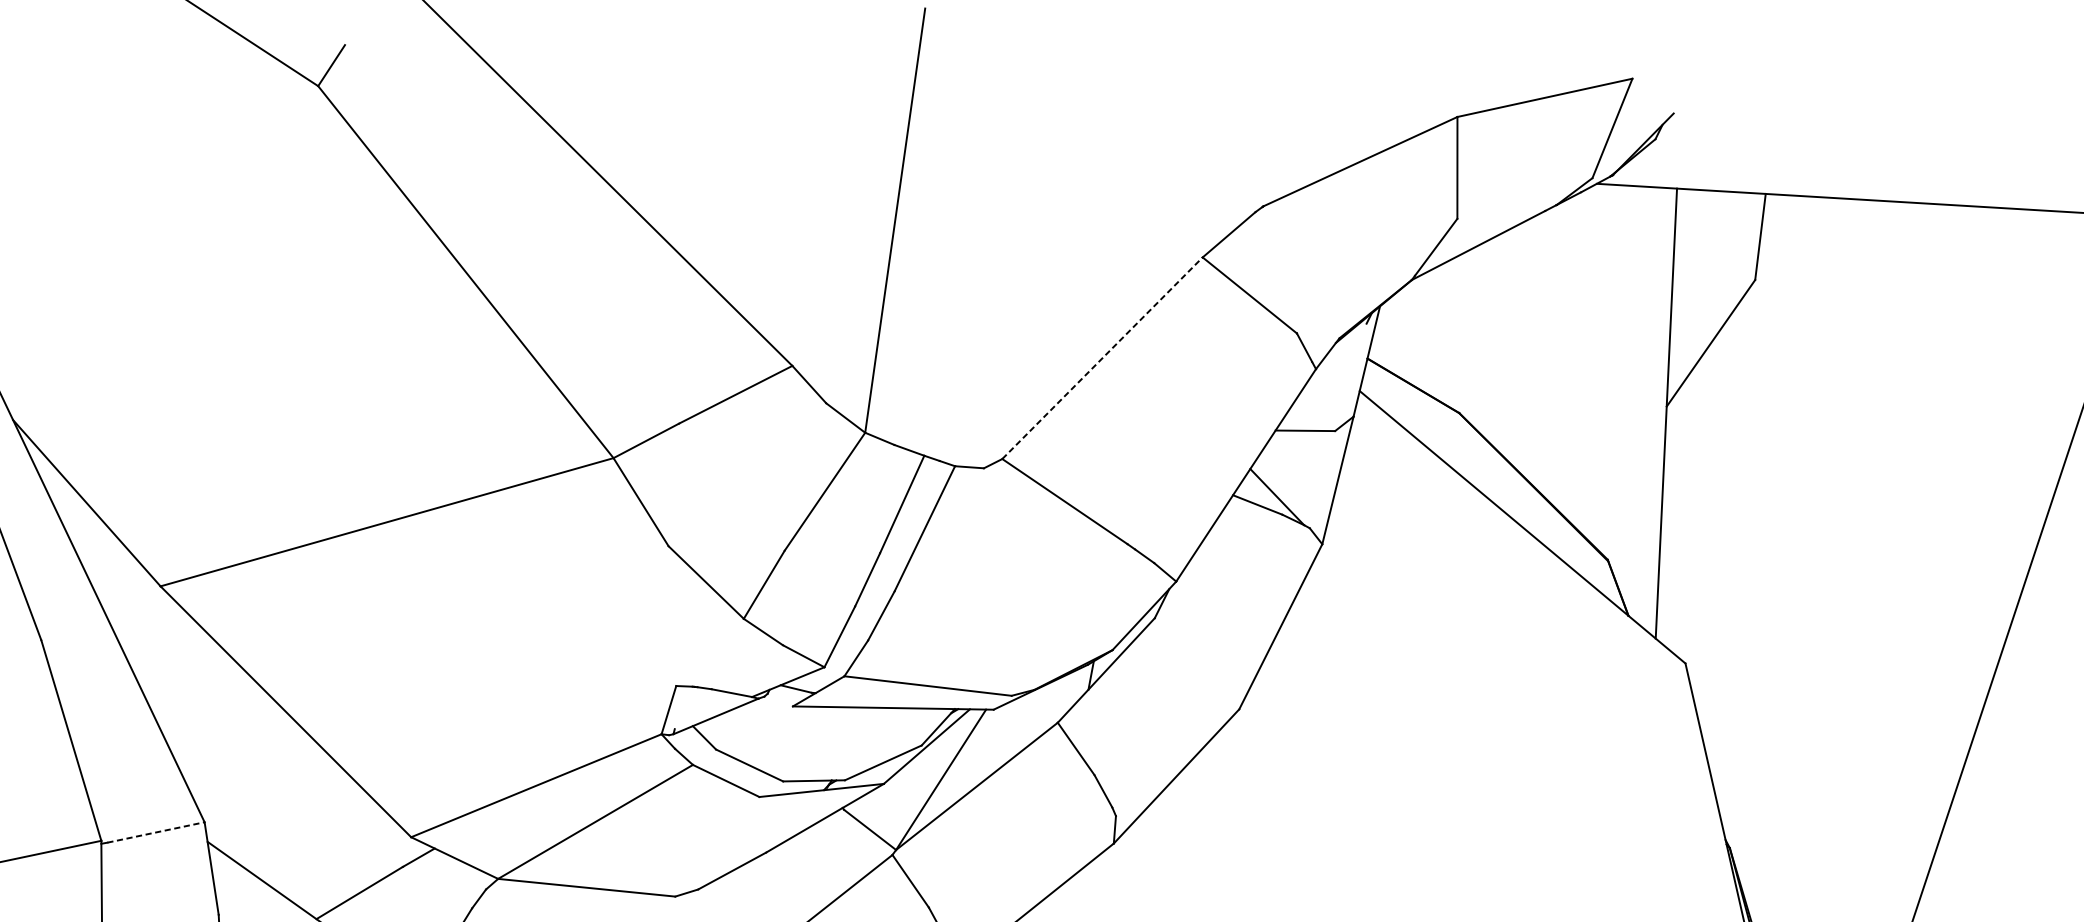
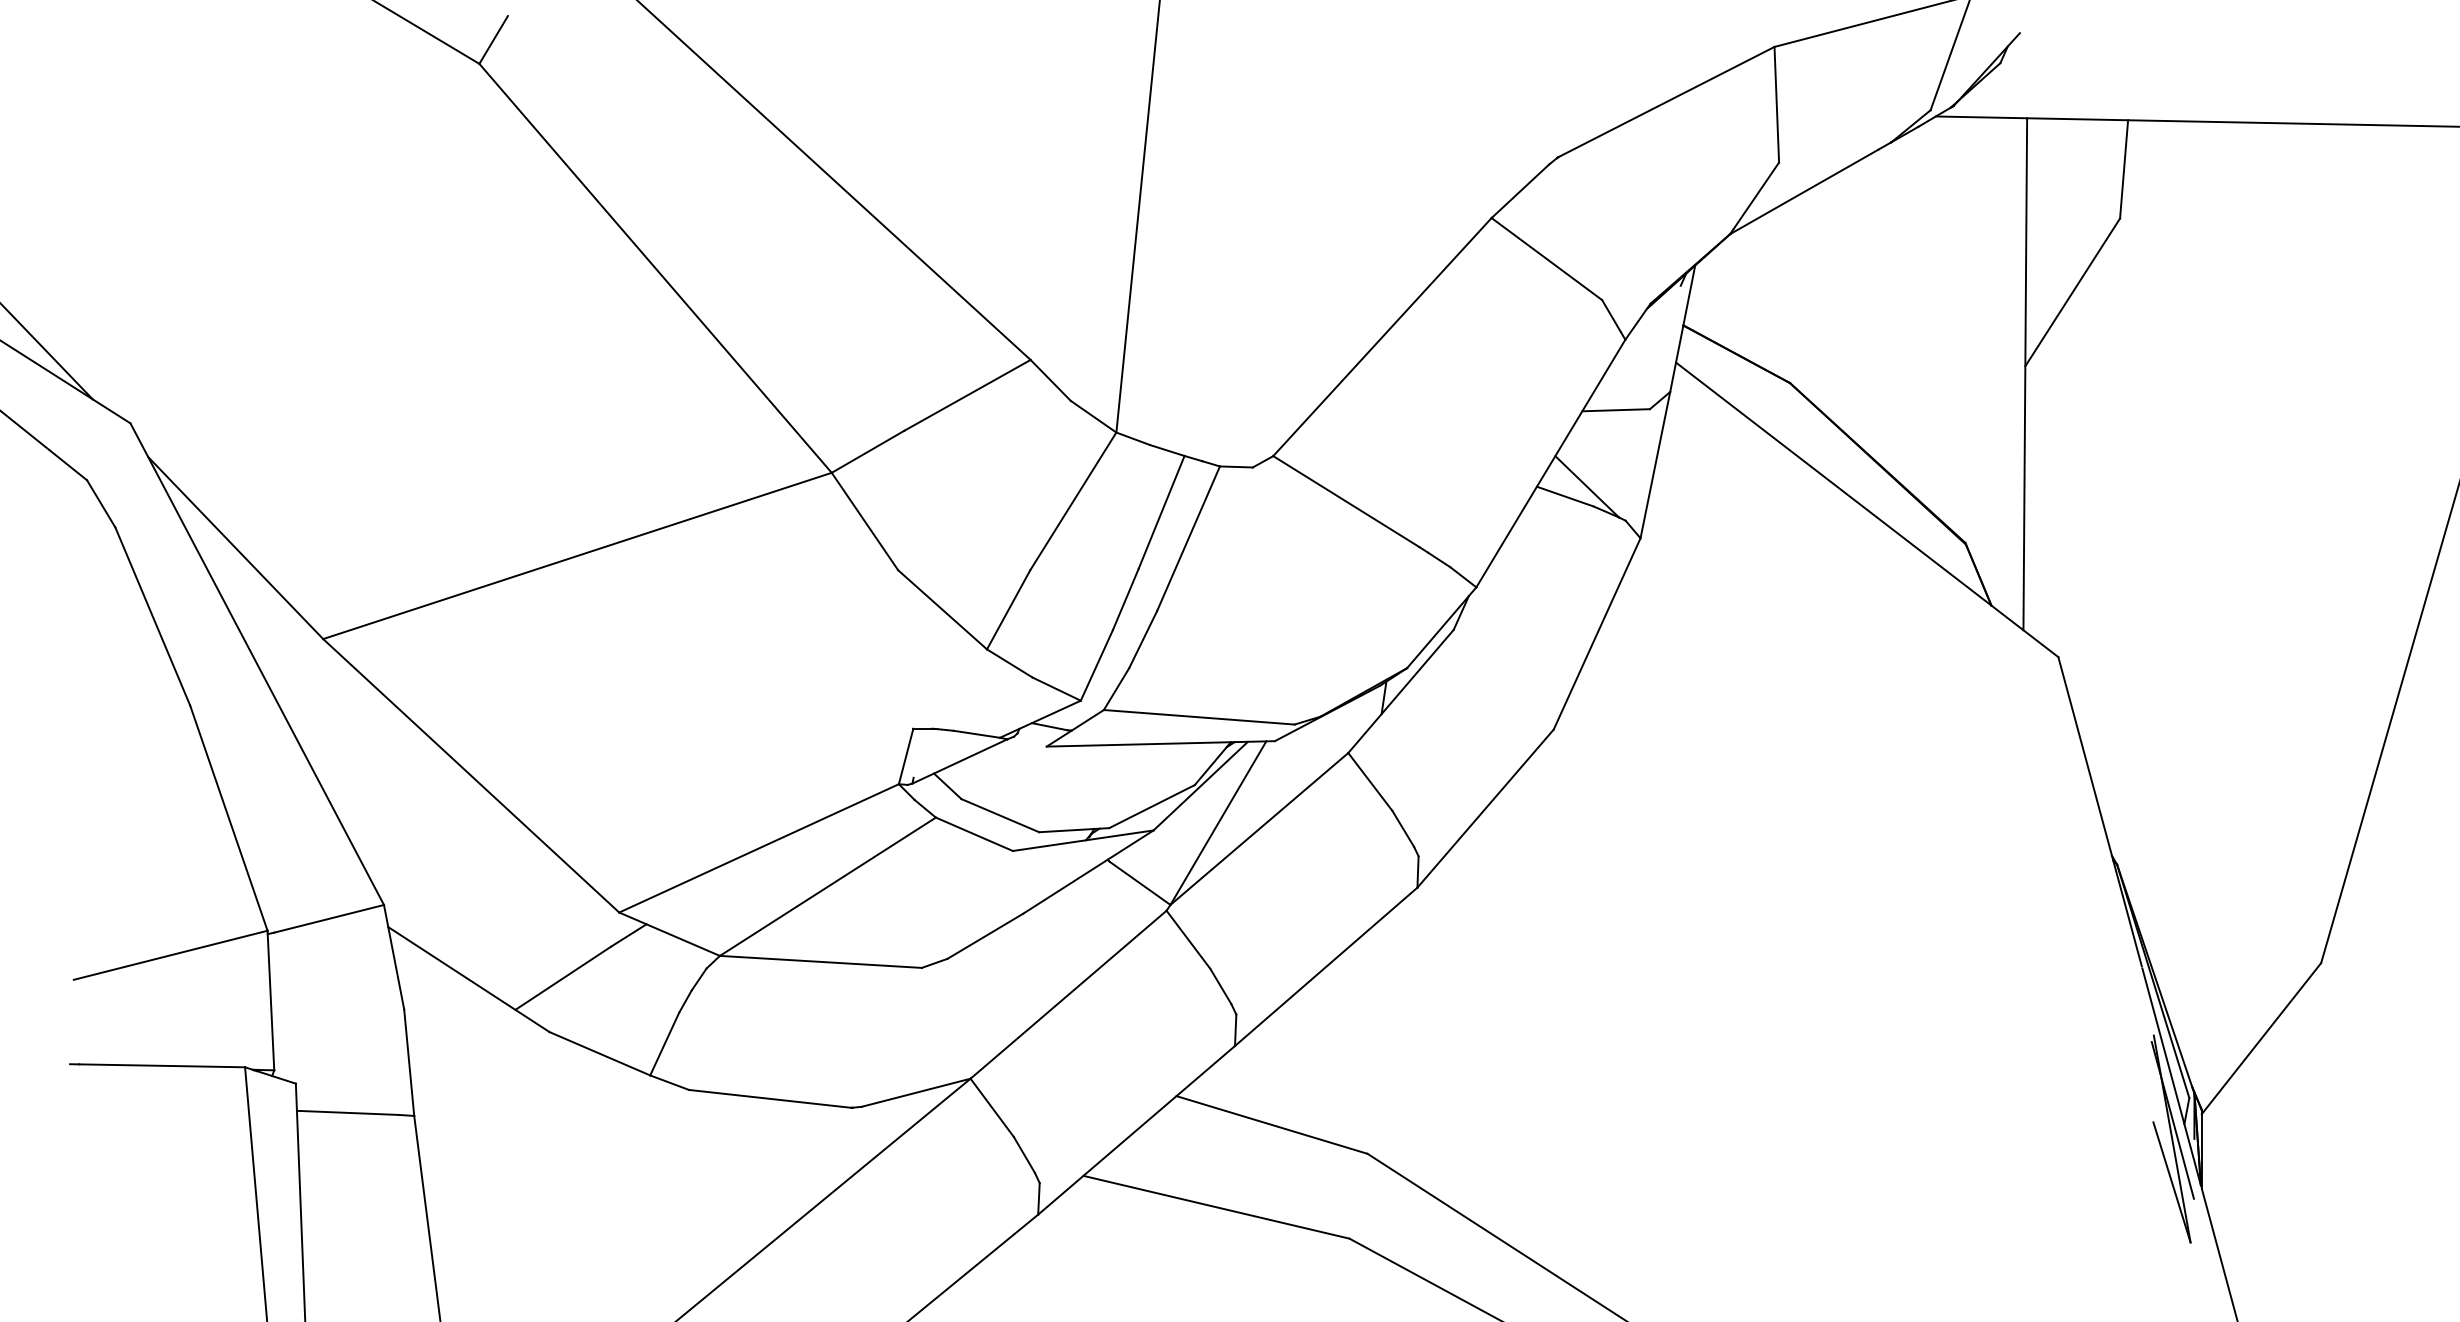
line: (1102, 358) -> (1382, 337), dashed -> solid
line: (156, 832) -> (329, 918), dashed -> solid

